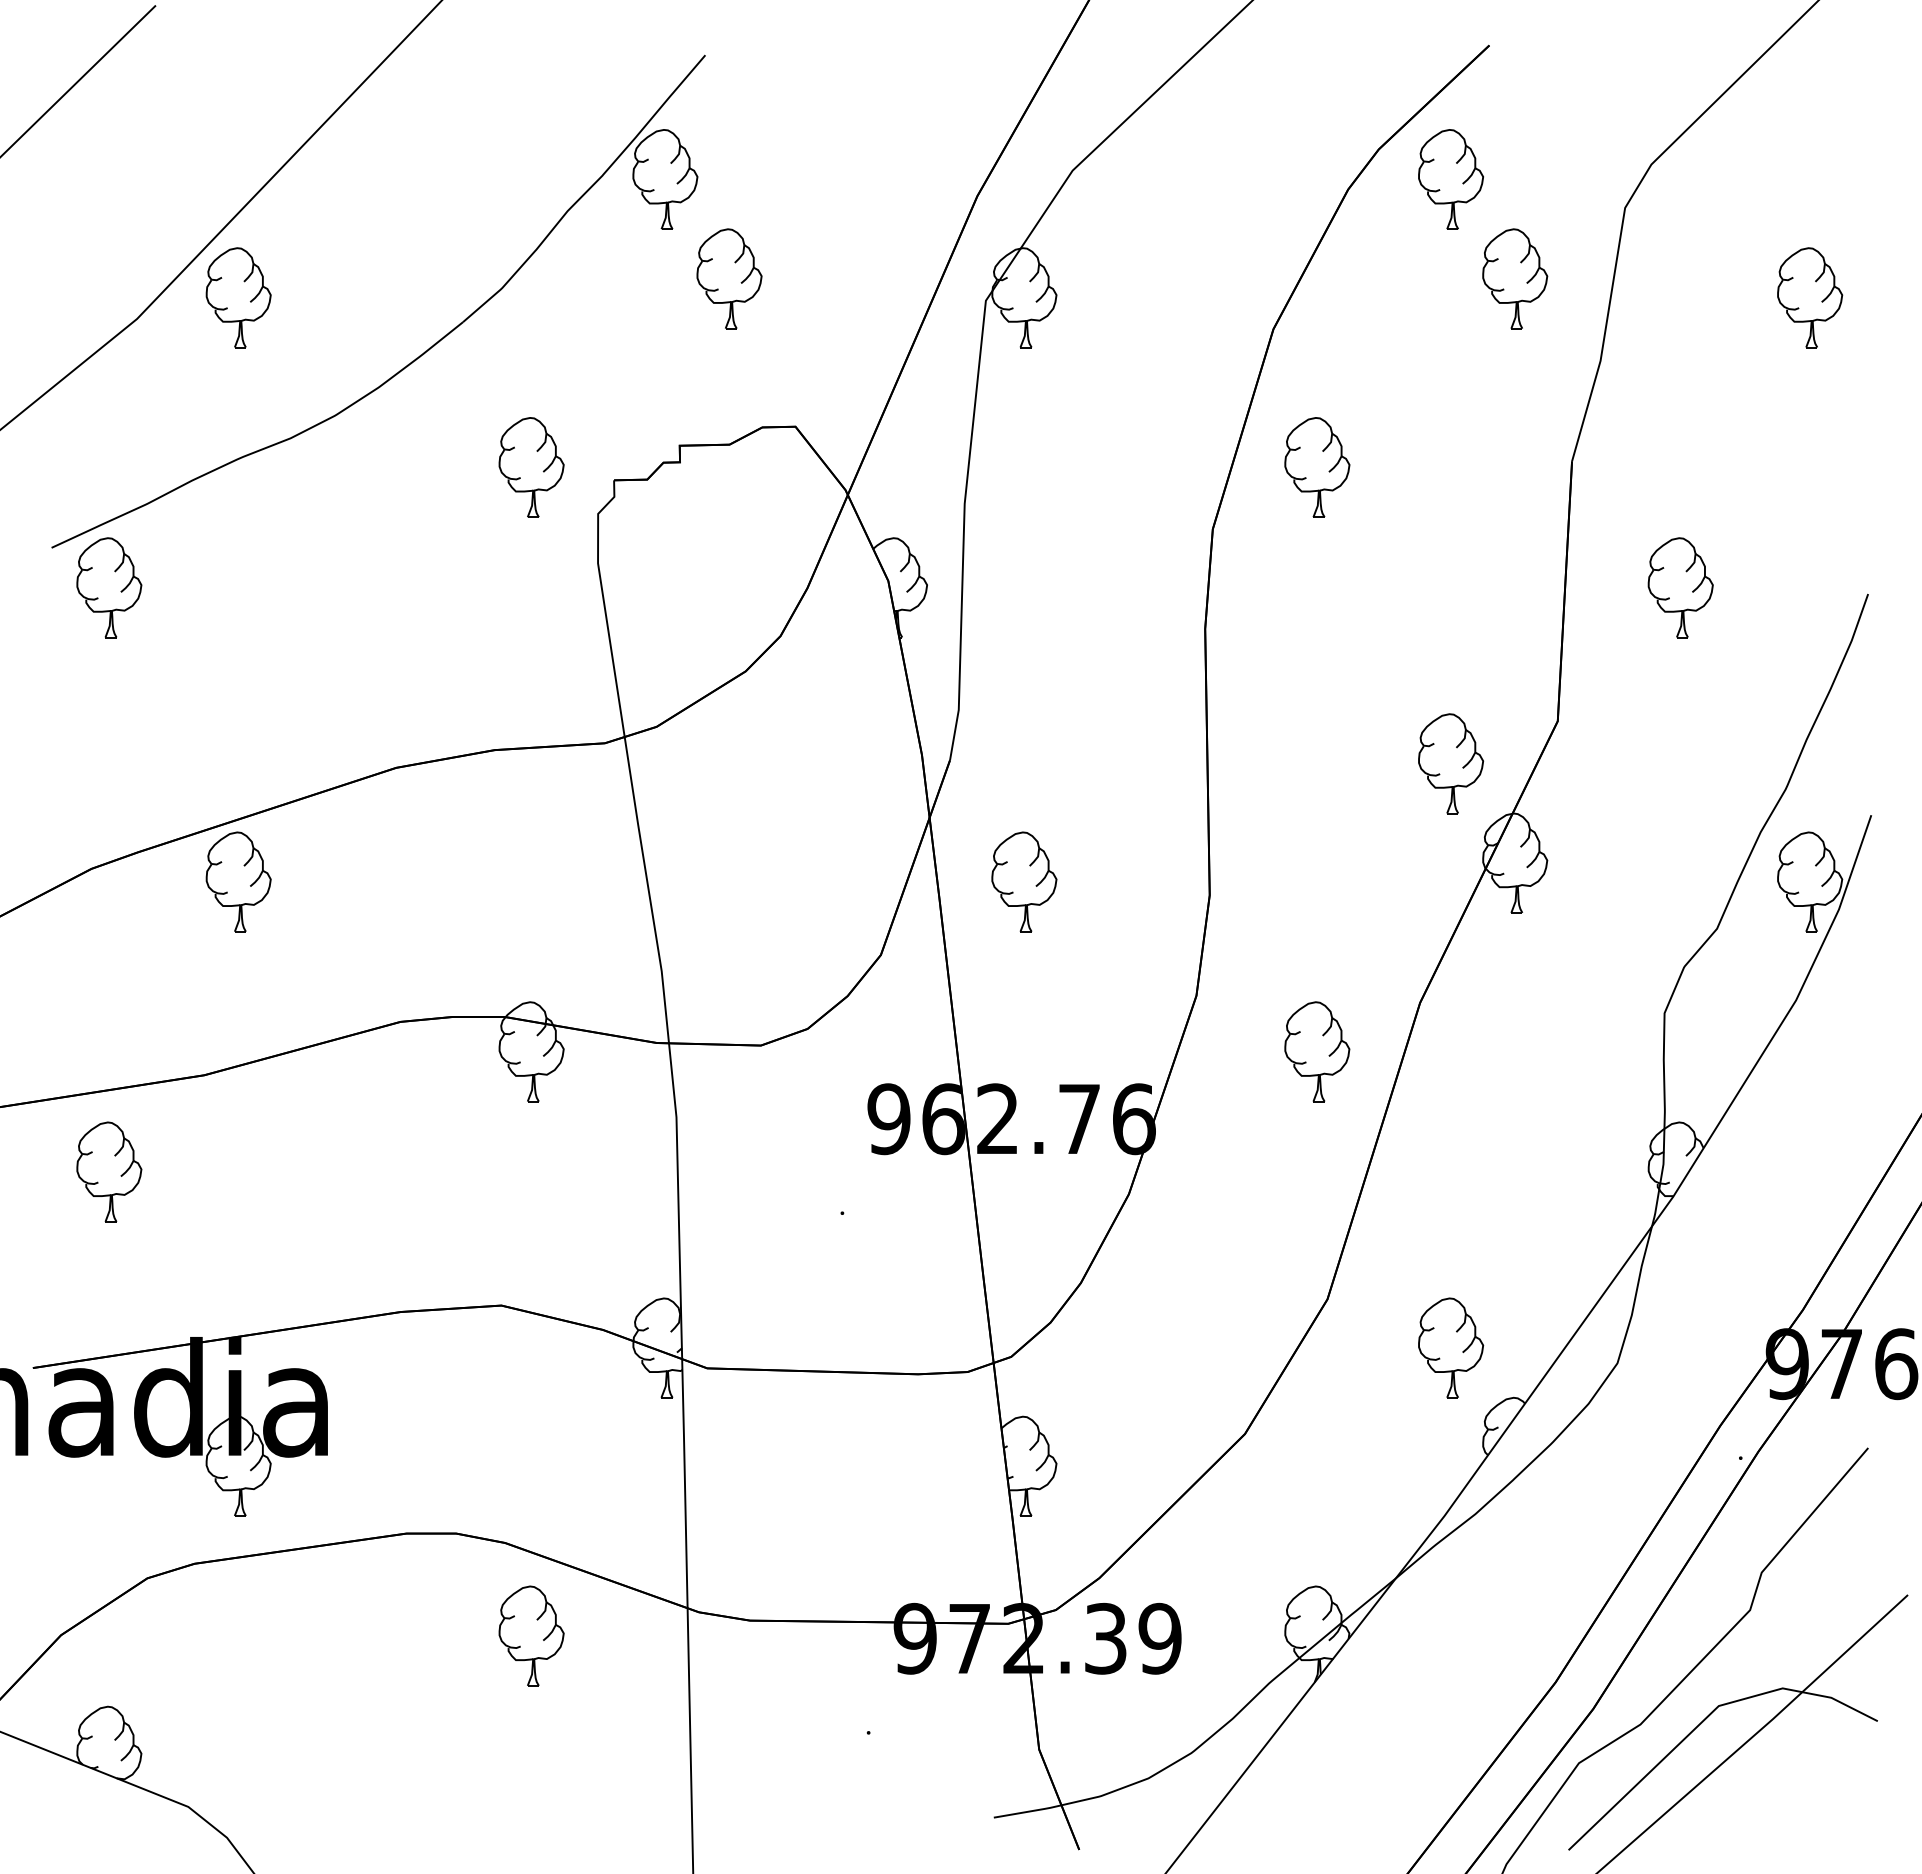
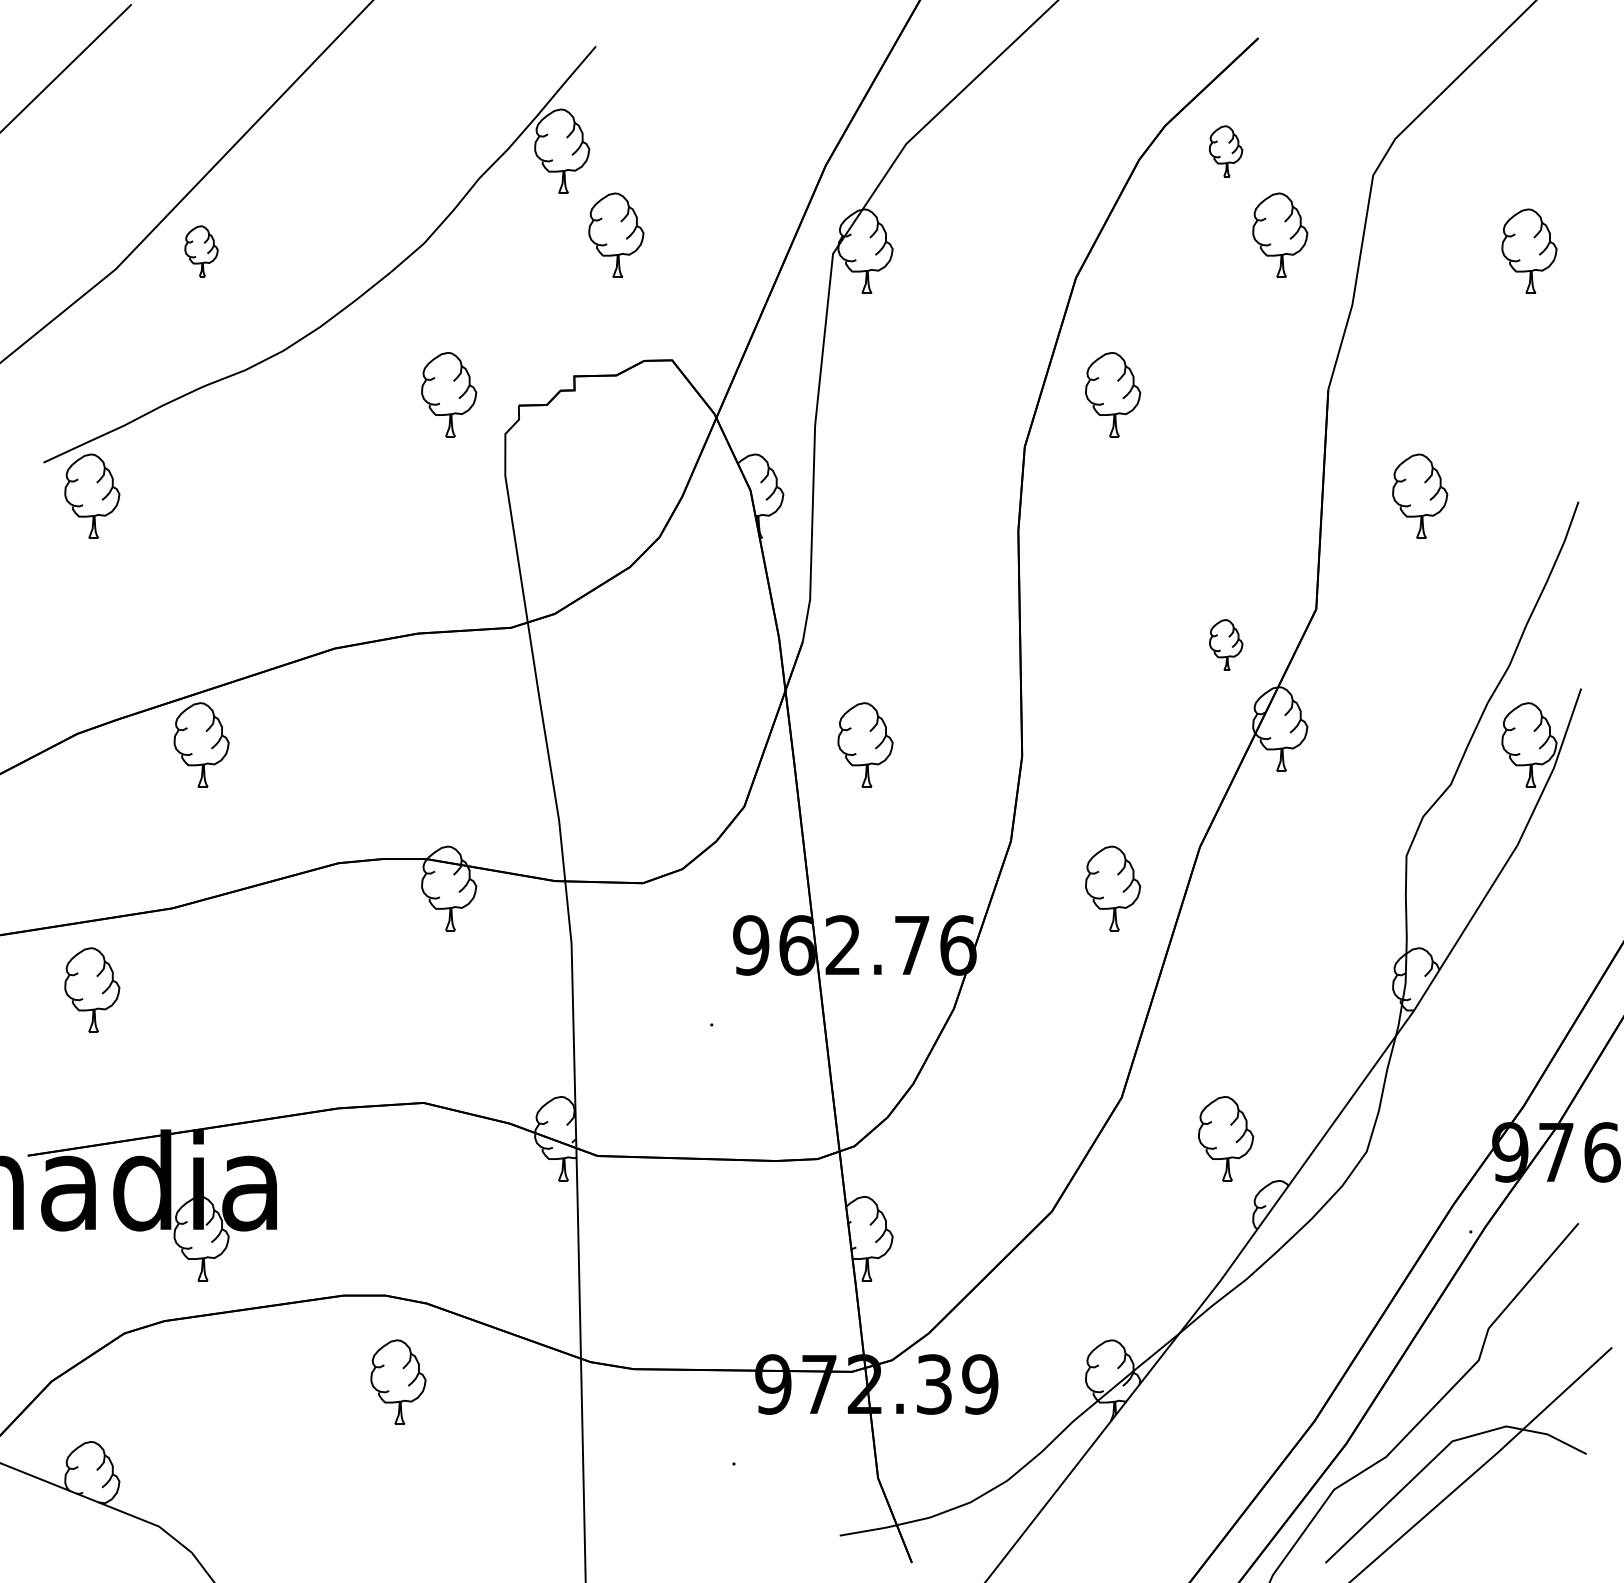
part: (1450, 179) -> (1225, 151), size x0.6
part: (238, 297) -> (201, 251), size x0.6
part: (1451, 763) -> (1226, 644), size x0.6
part: (531, 1635) -> (398, 1381), moved

